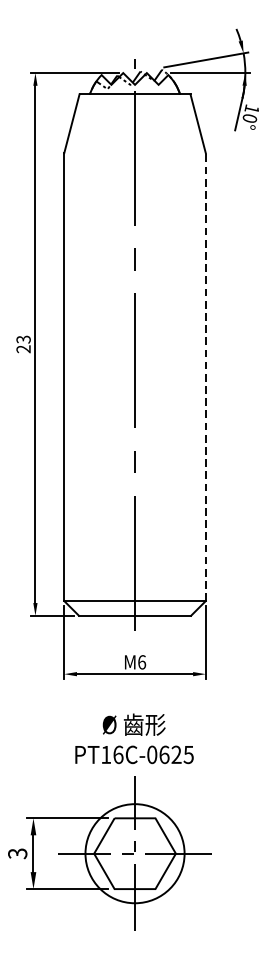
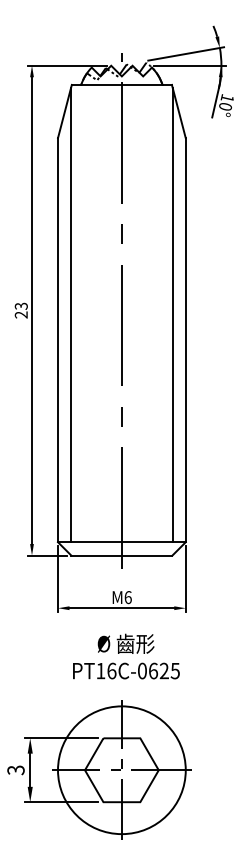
line: (79, 348) -> (71, 314), added
line: (191, 348) -> (172, 314), added
line: (205, 376) -> (185, 339), dashed -> solid
text: (134, 738) -> (126, 656), moved
circle: (134, 853) -> (121, 770), size x1.43

